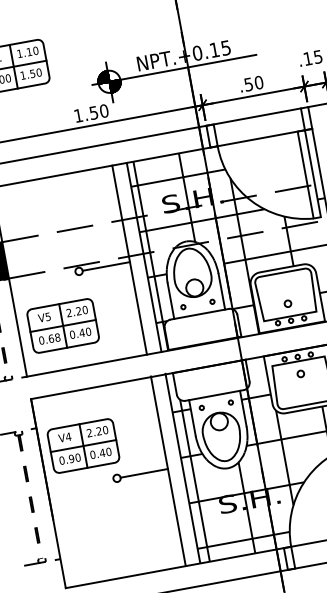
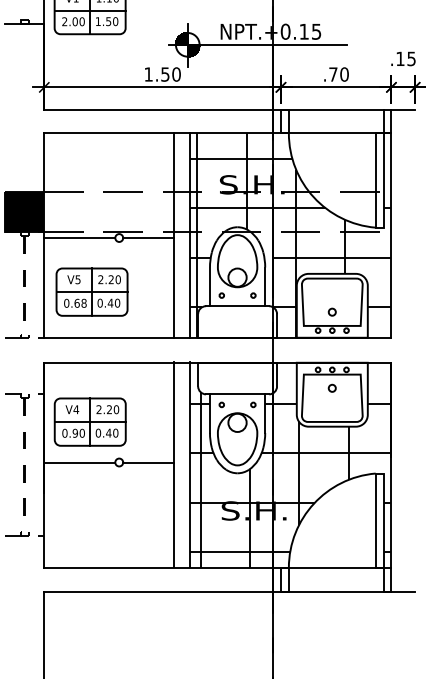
text: (248, 84) -> (333, 74), .50 -> .70
line: (42, 278) -> (79, 238), added
line: (80, 485) -> (79, 462), added

